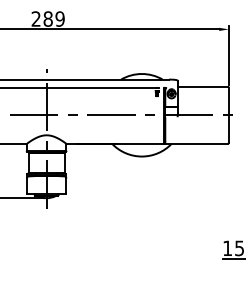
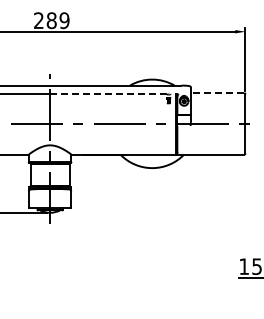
line: (202, 86) -> (217, 93), solid -> dashed
line: (102, 87) -> (110, 94), solid -> dashed

